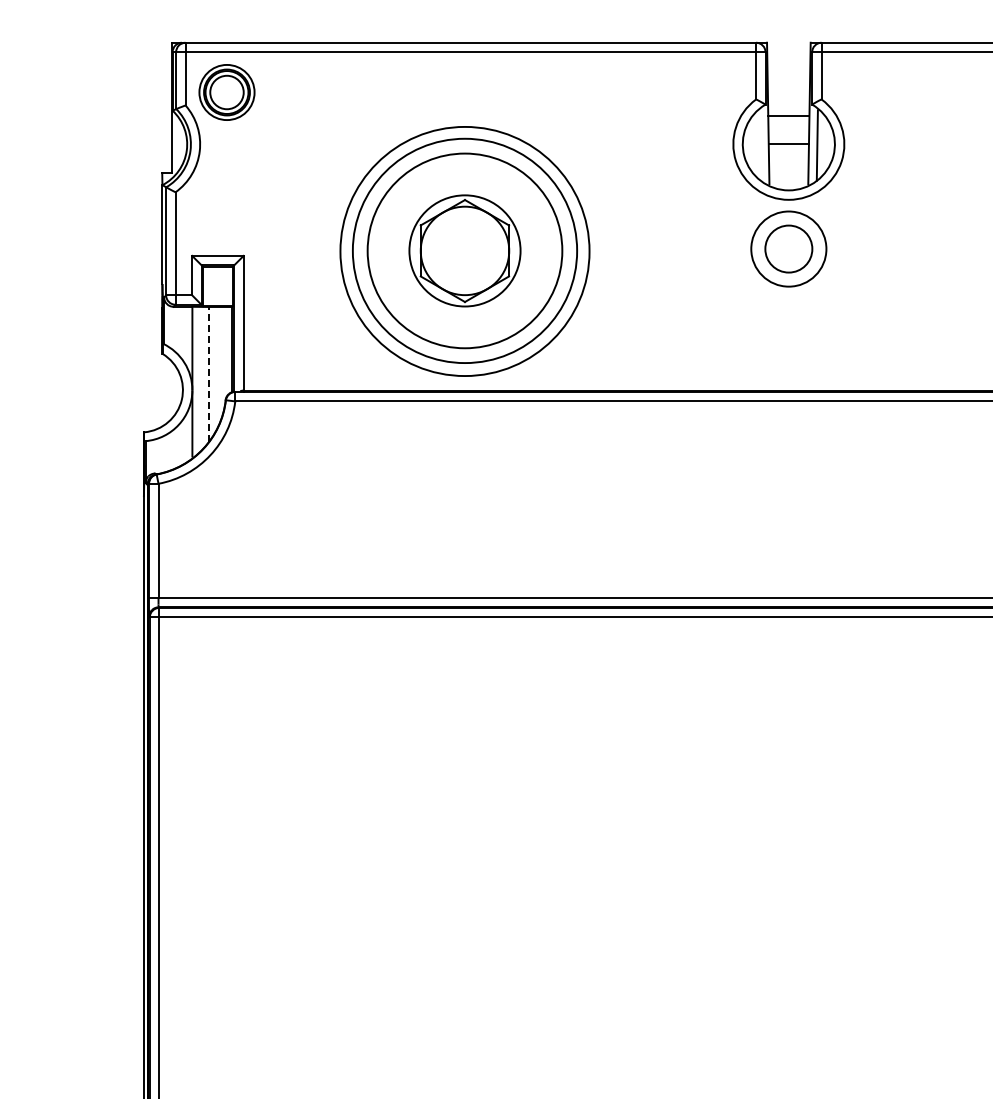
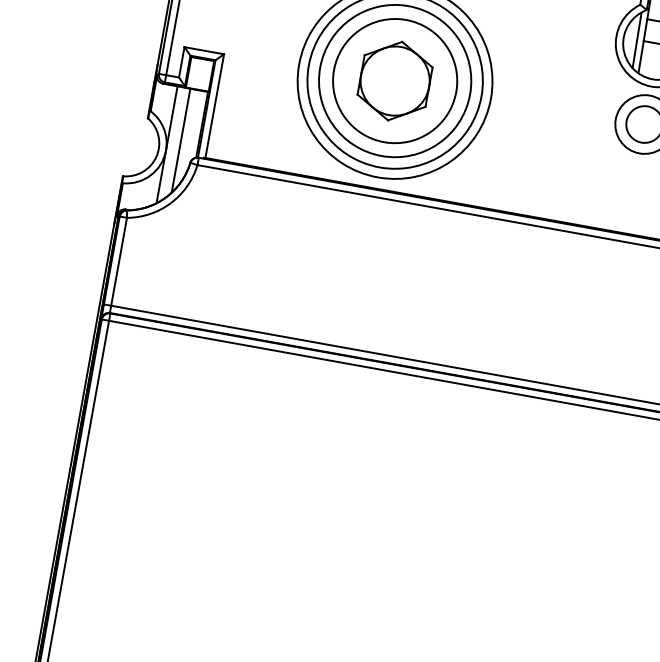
line: (759, 145) -> (636, 40), added
circle: (464, 250) -> (394, 80), size x1.43
line: (209, 373) -> (181, 140), dashed -> solid

